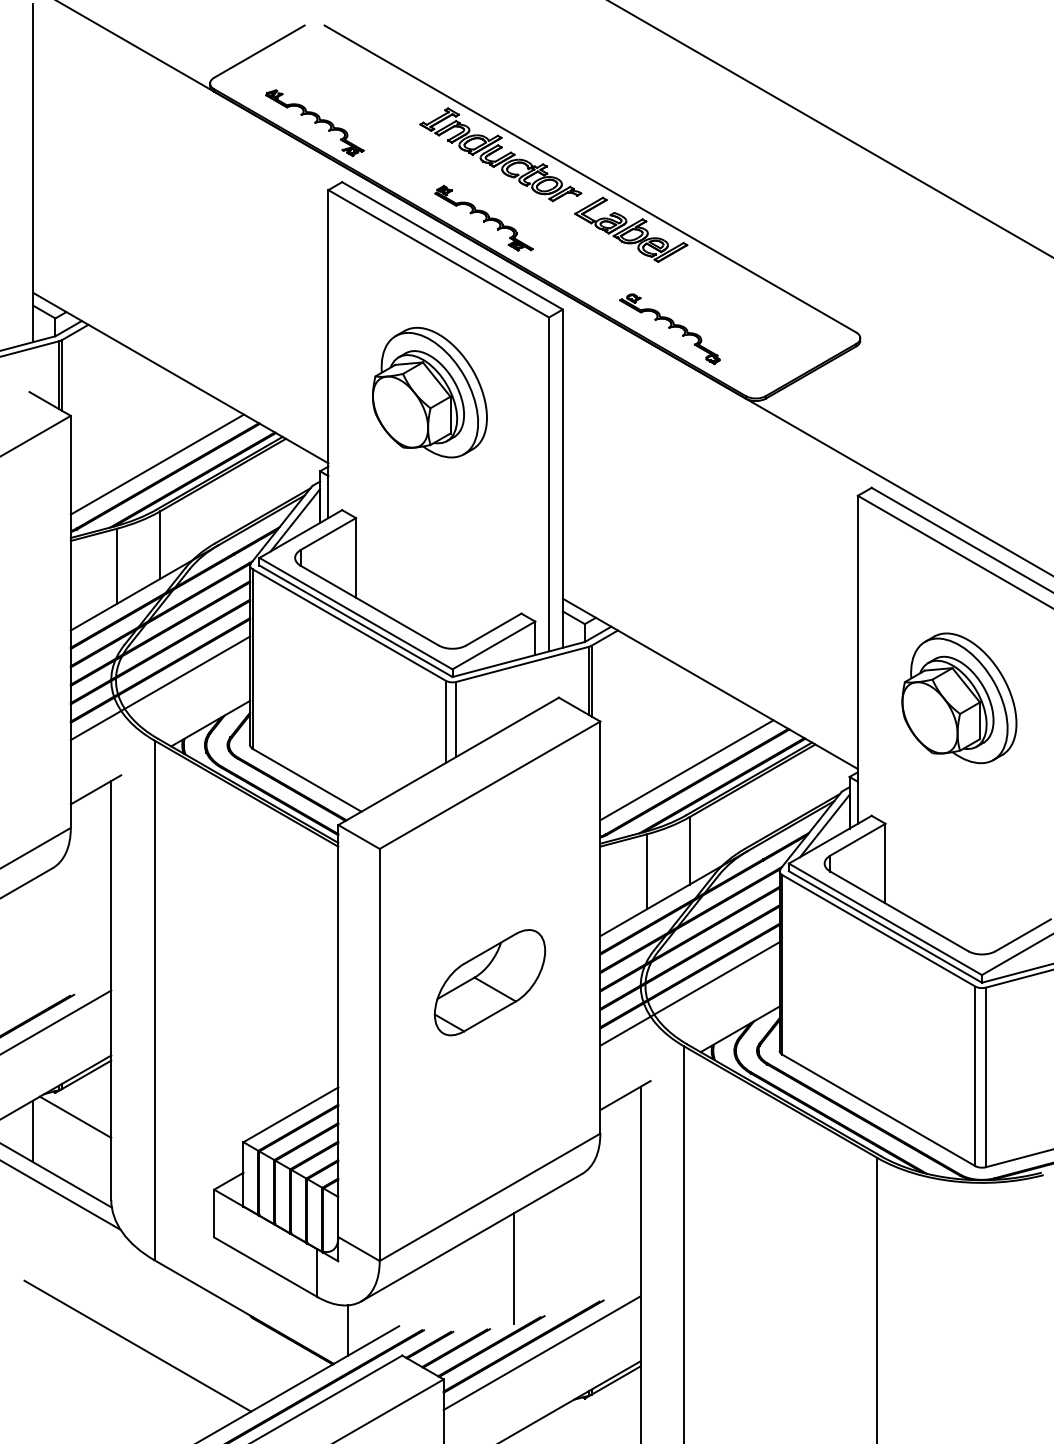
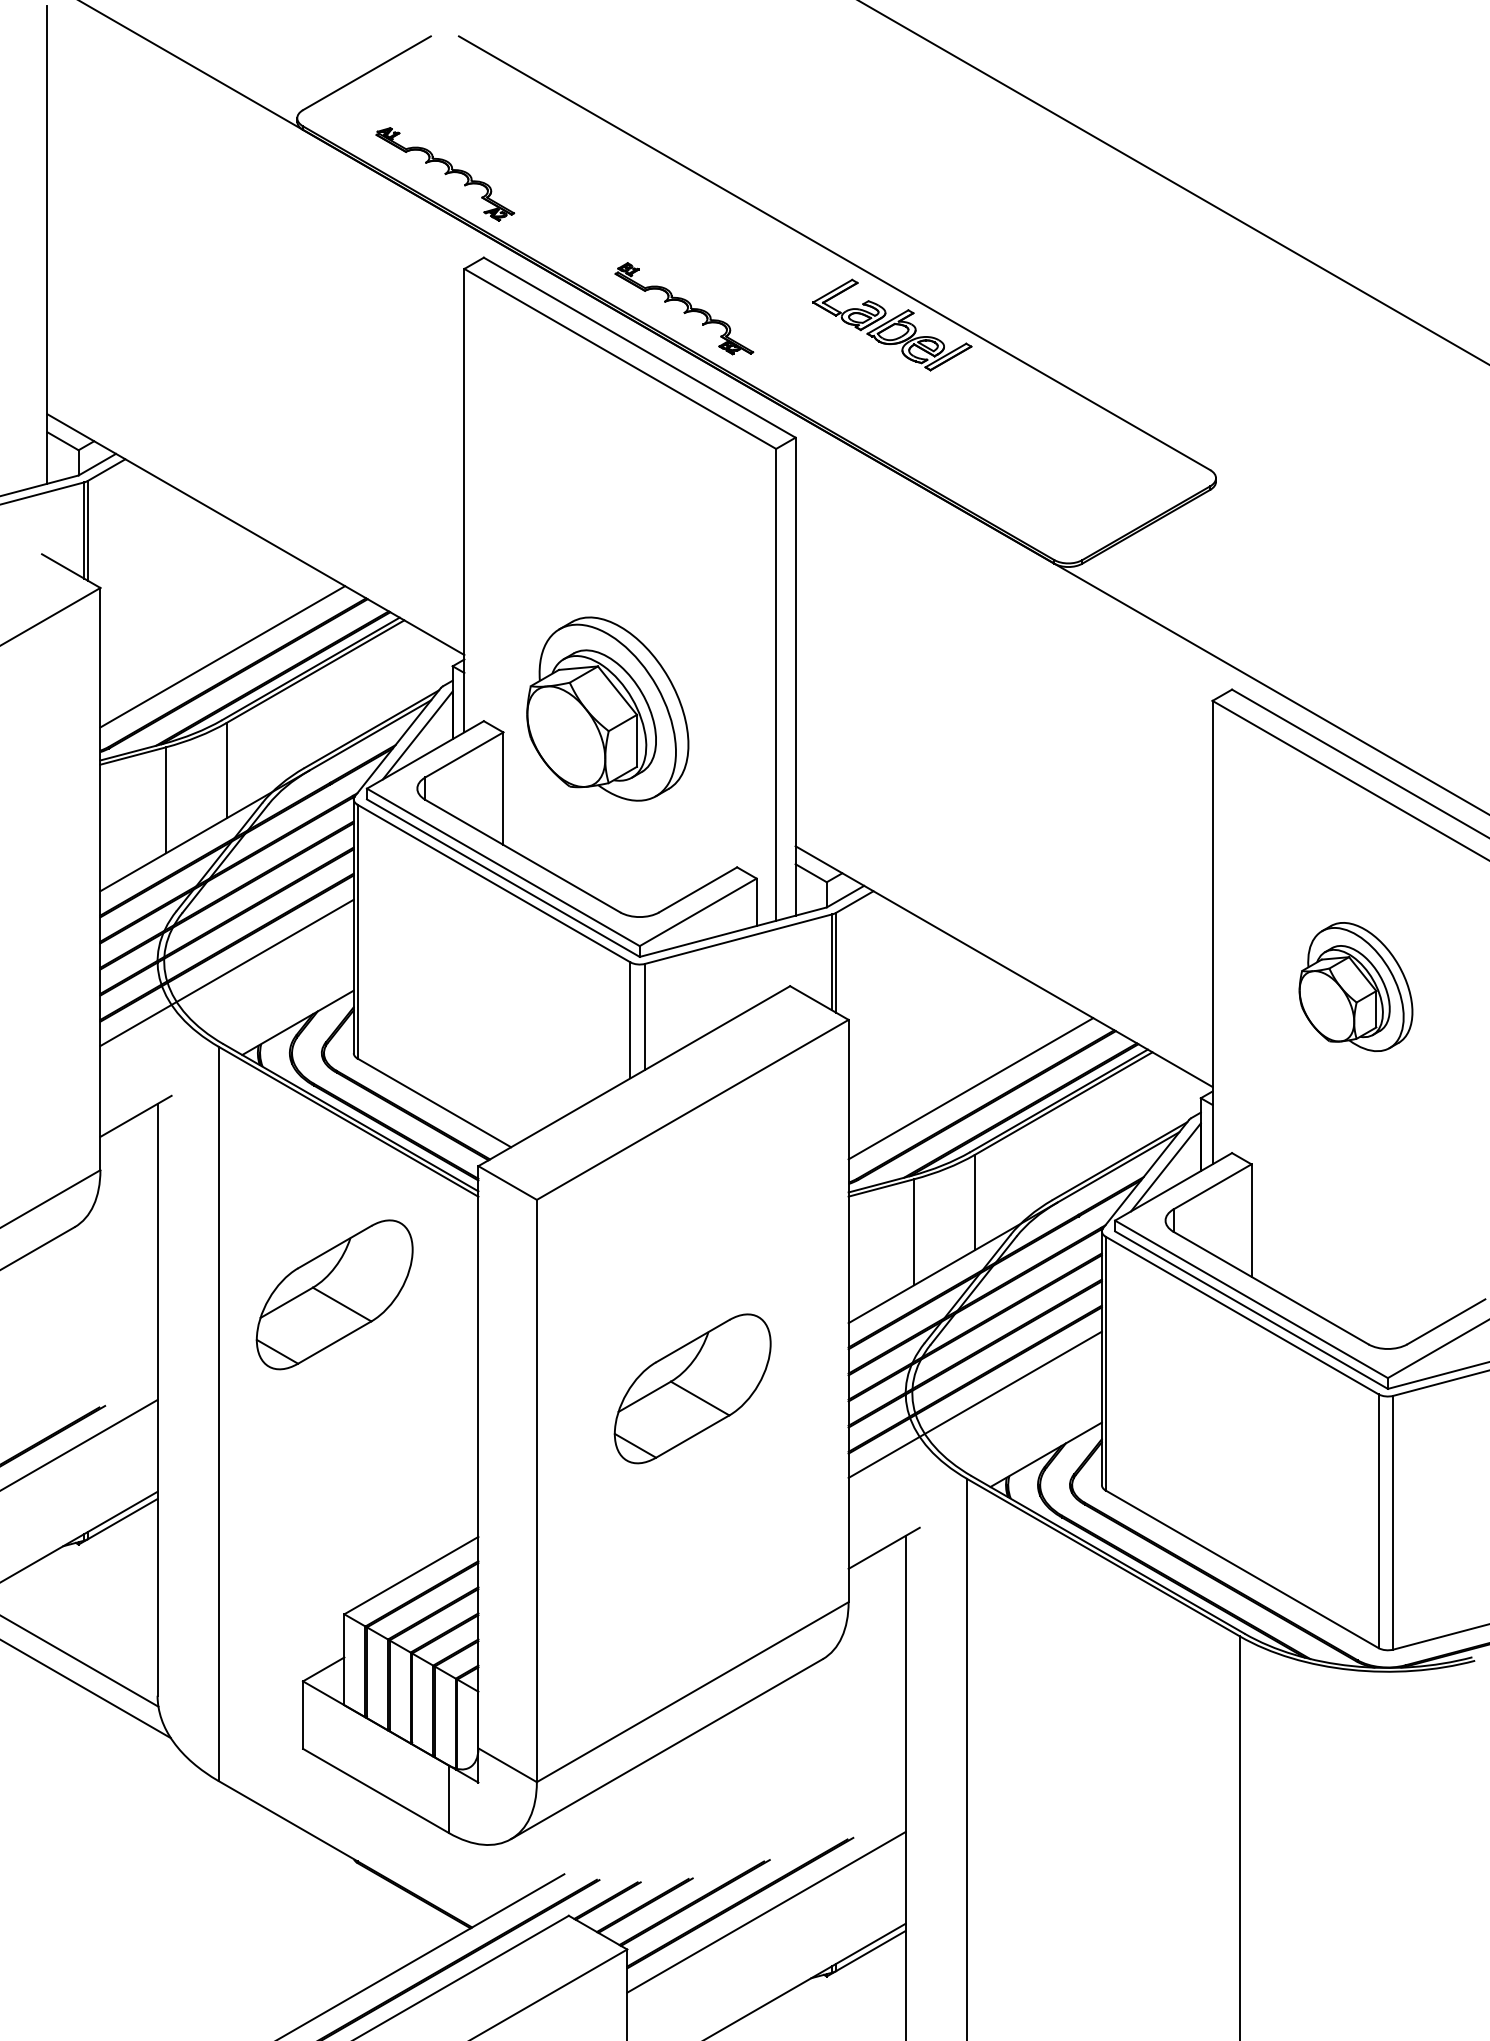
part: (500, 154) -> (707, 218), removed
part: (669, 329) -> (946, 465), removed
part: (429, 392) -> (607, 708), moved
part: (959, 697) -> (1355, 986), size x0.7
part: (236, 915) -> (334, 1294), added
line: (75, 1116) -> (106, 1578), removed
line: (33, 1131) -> (47, 1598), removed
line: (514, 1268) -> (727, 1792), removed
line: (347, 1330) -> (491, 1880), removed
line: (137, 1346) -> (194, 1902), removed

